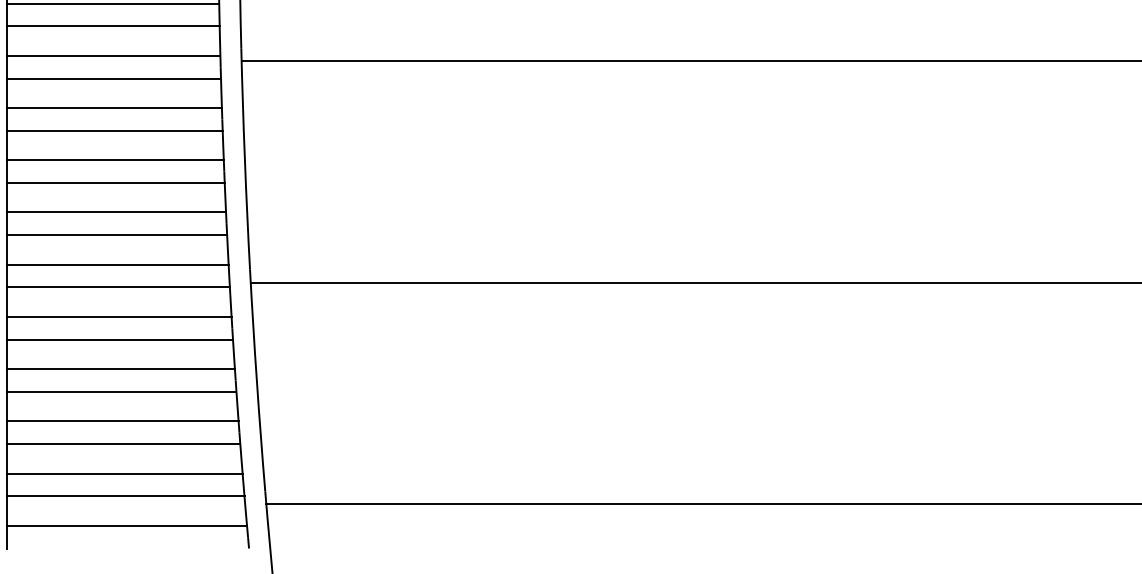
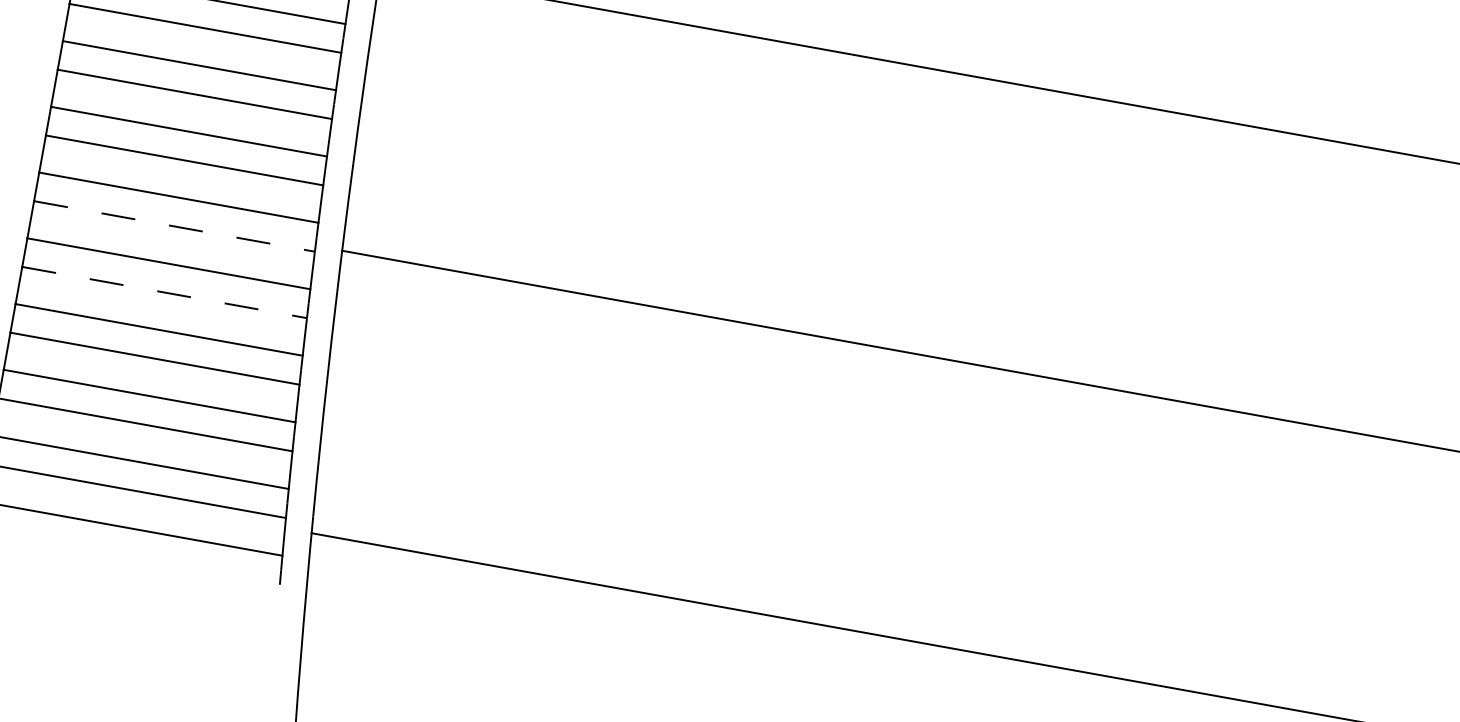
line: (118, 287) -> (174, 226), solid -> dashed
line: (120, 339) -> (165, 292), solid -> dashed

